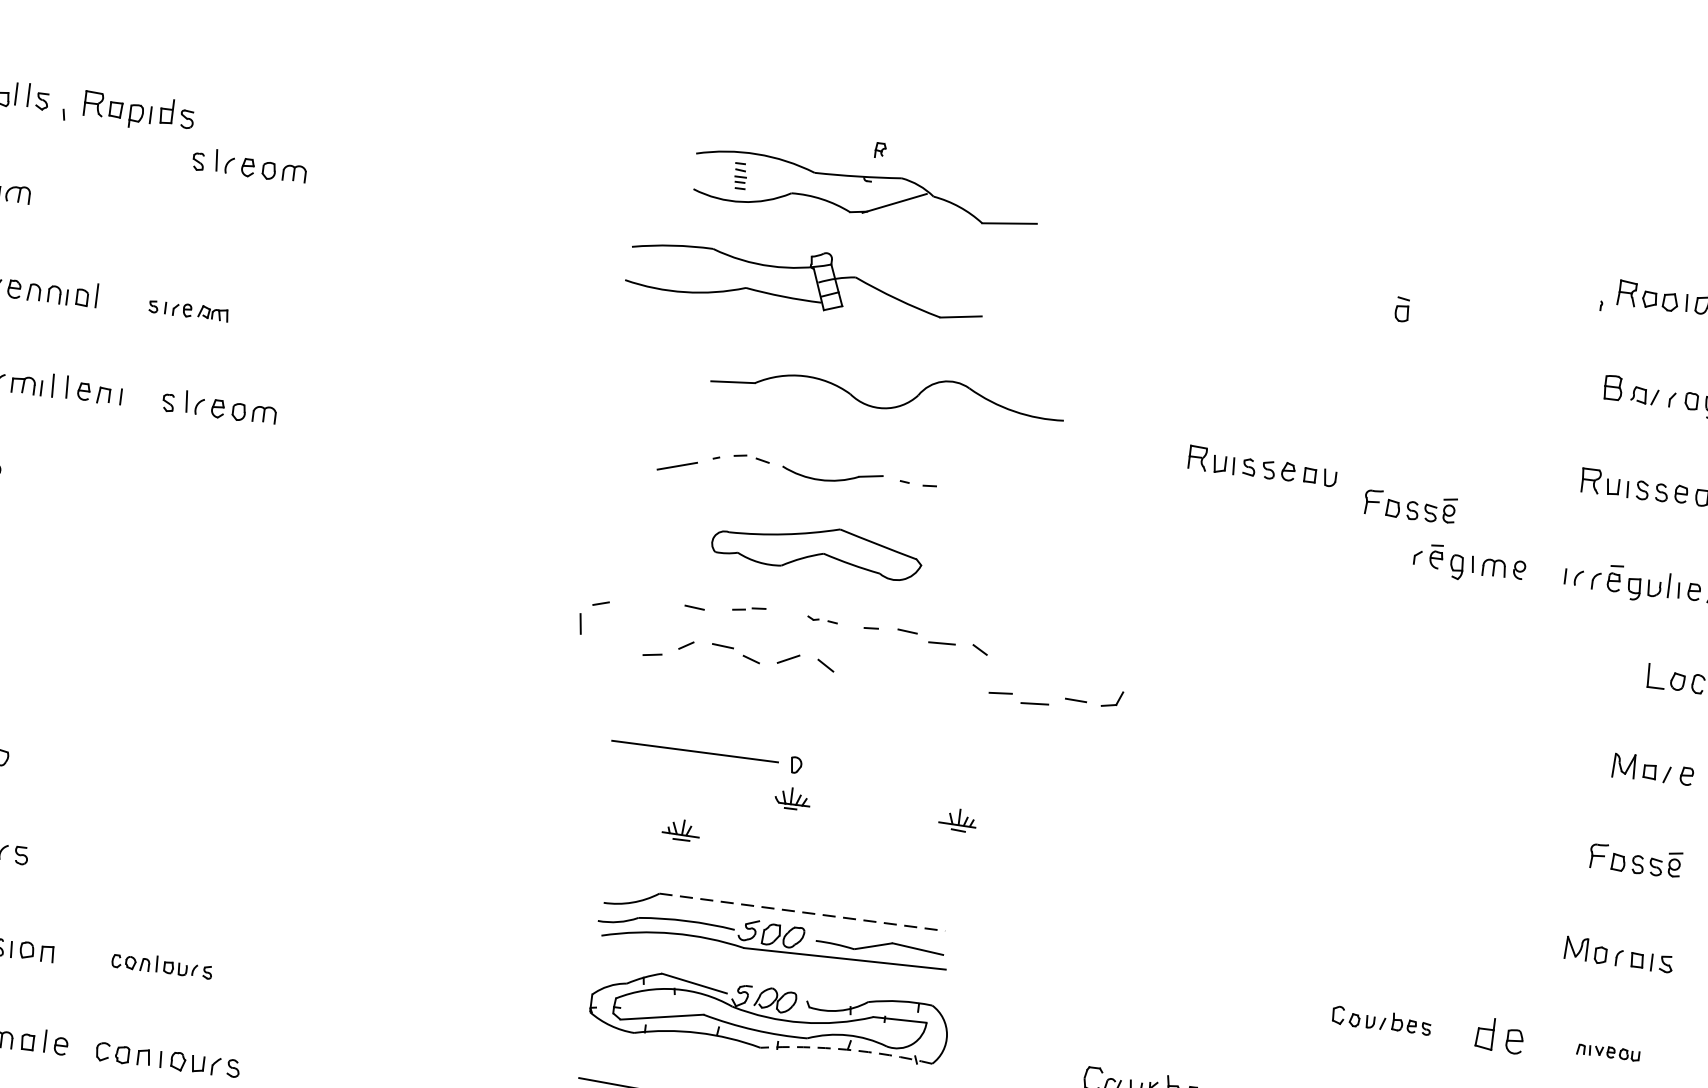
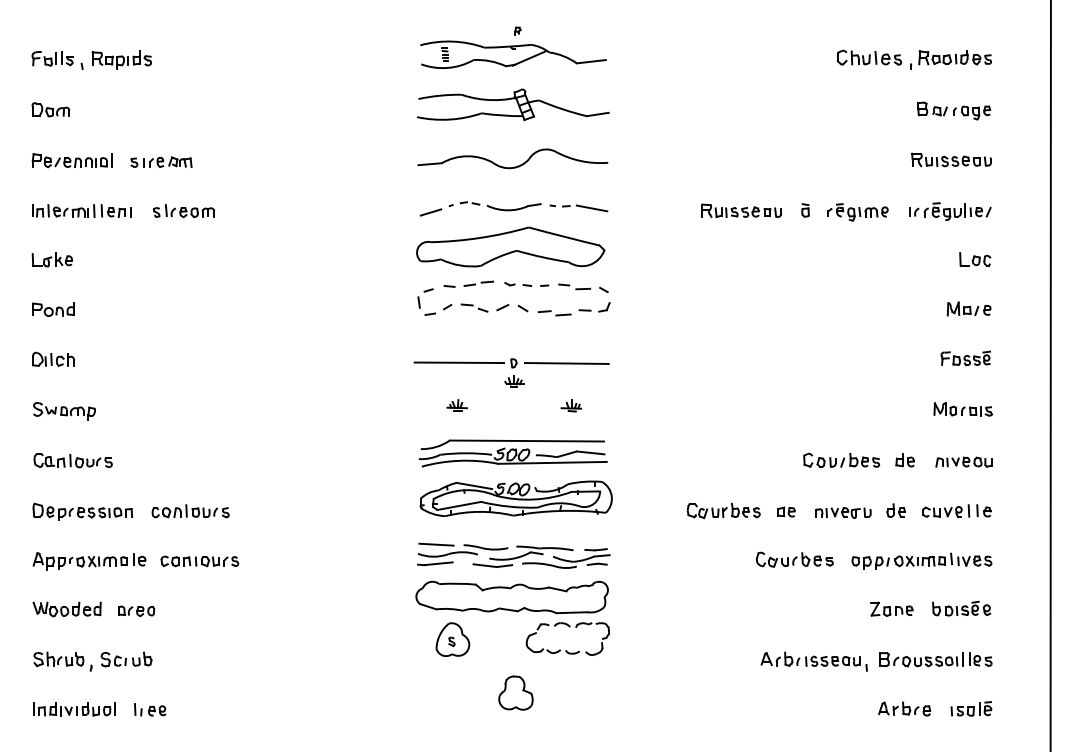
part: (248, 164) -> (183, 80), removed
part: (807, 278) -> (513, 104), moved
part: (1526, 279) -> (869, 57), added
part: (189, 309) -> (161, 161), size x1.43
part: (1402, 309) -> (805, 210), moved
part: (889, 405) -> (514, 166), moved
part: (1262, 465) -> (741, 210), moved
line: (975, 495) -> (591, 208), added
part: (1410, 504) -> (822, 184), removed
part: (816, 547) -> (510, 246), size x1.67
part: (748, 608) -> (478, 283), size x1.67
part: (593, 617) -> (425, 298), moved
part: (822, 620) -> (518, 284), size x1.67
part: (1054, 695) -> (573, 309), moved
line: (893, 777) -> (566, 363), added
part: (956, 819) -> (570, 405), moved
line: (803, 913) -> (527, 441), dashed -> solid
part: (162, 965) -> (190, 511), size x1.43
part: (1381, 1019) -> (841, 459), size x1.43
part: (1498, 1035) -> (904, 460), size x0.71
arc: (846, 1050) -> (559, 511), dashed -> solid
part: (1607, 1051) -> (963, 461), size x1.67

